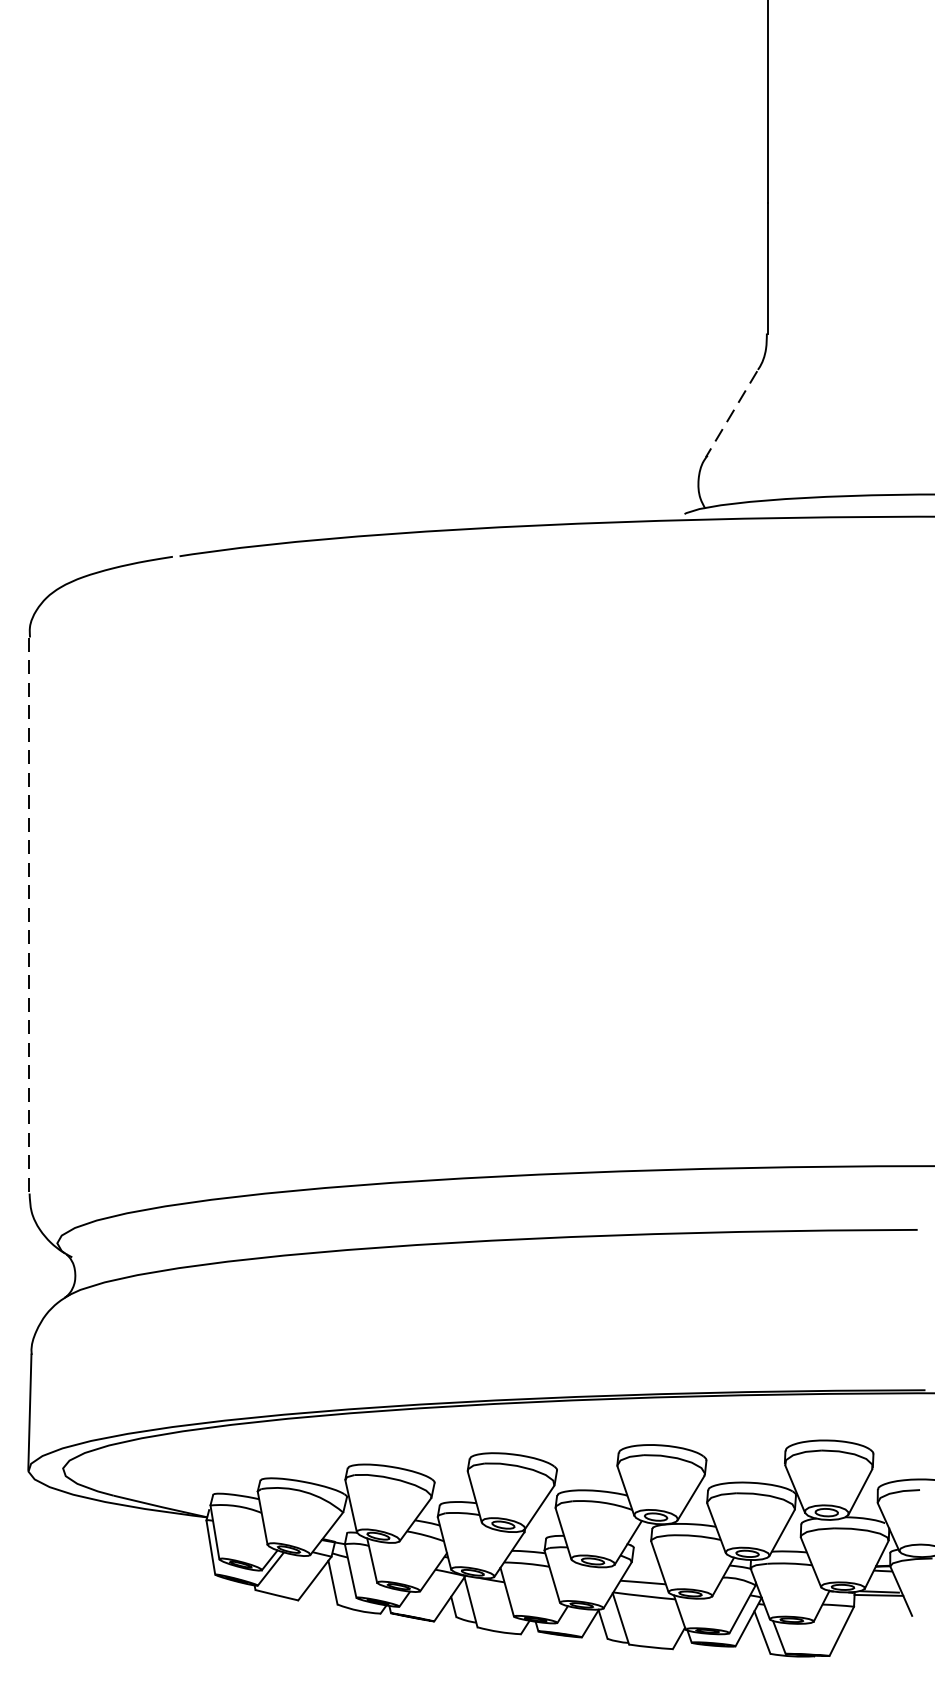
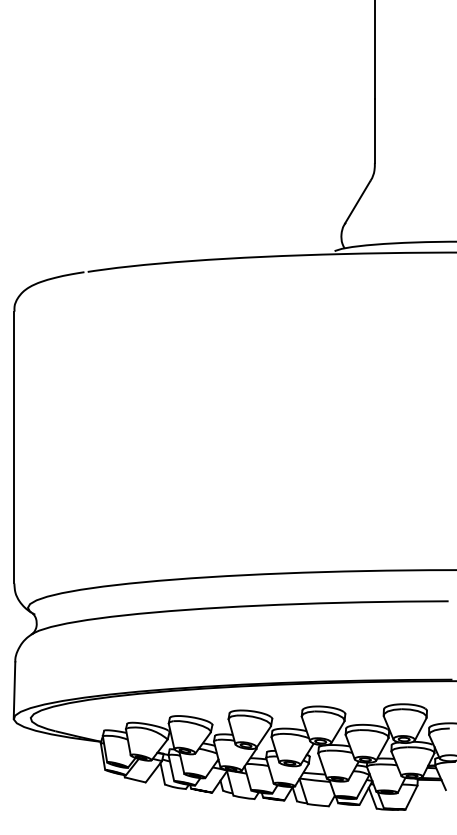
line: (731, 414) -> (357, 202), dashed -> solid
line: (29, 915) -> (14, 447), dashed -> solid

